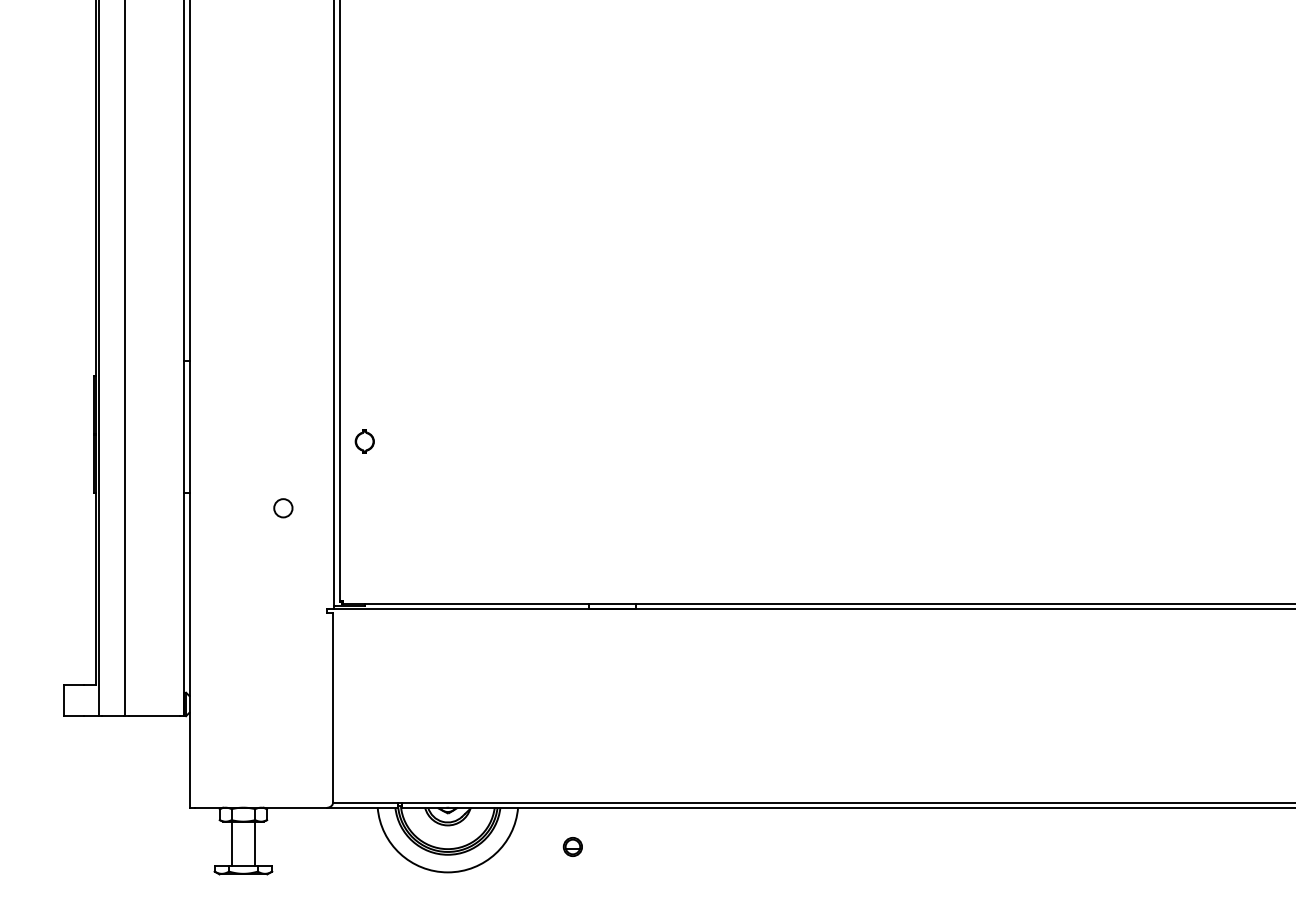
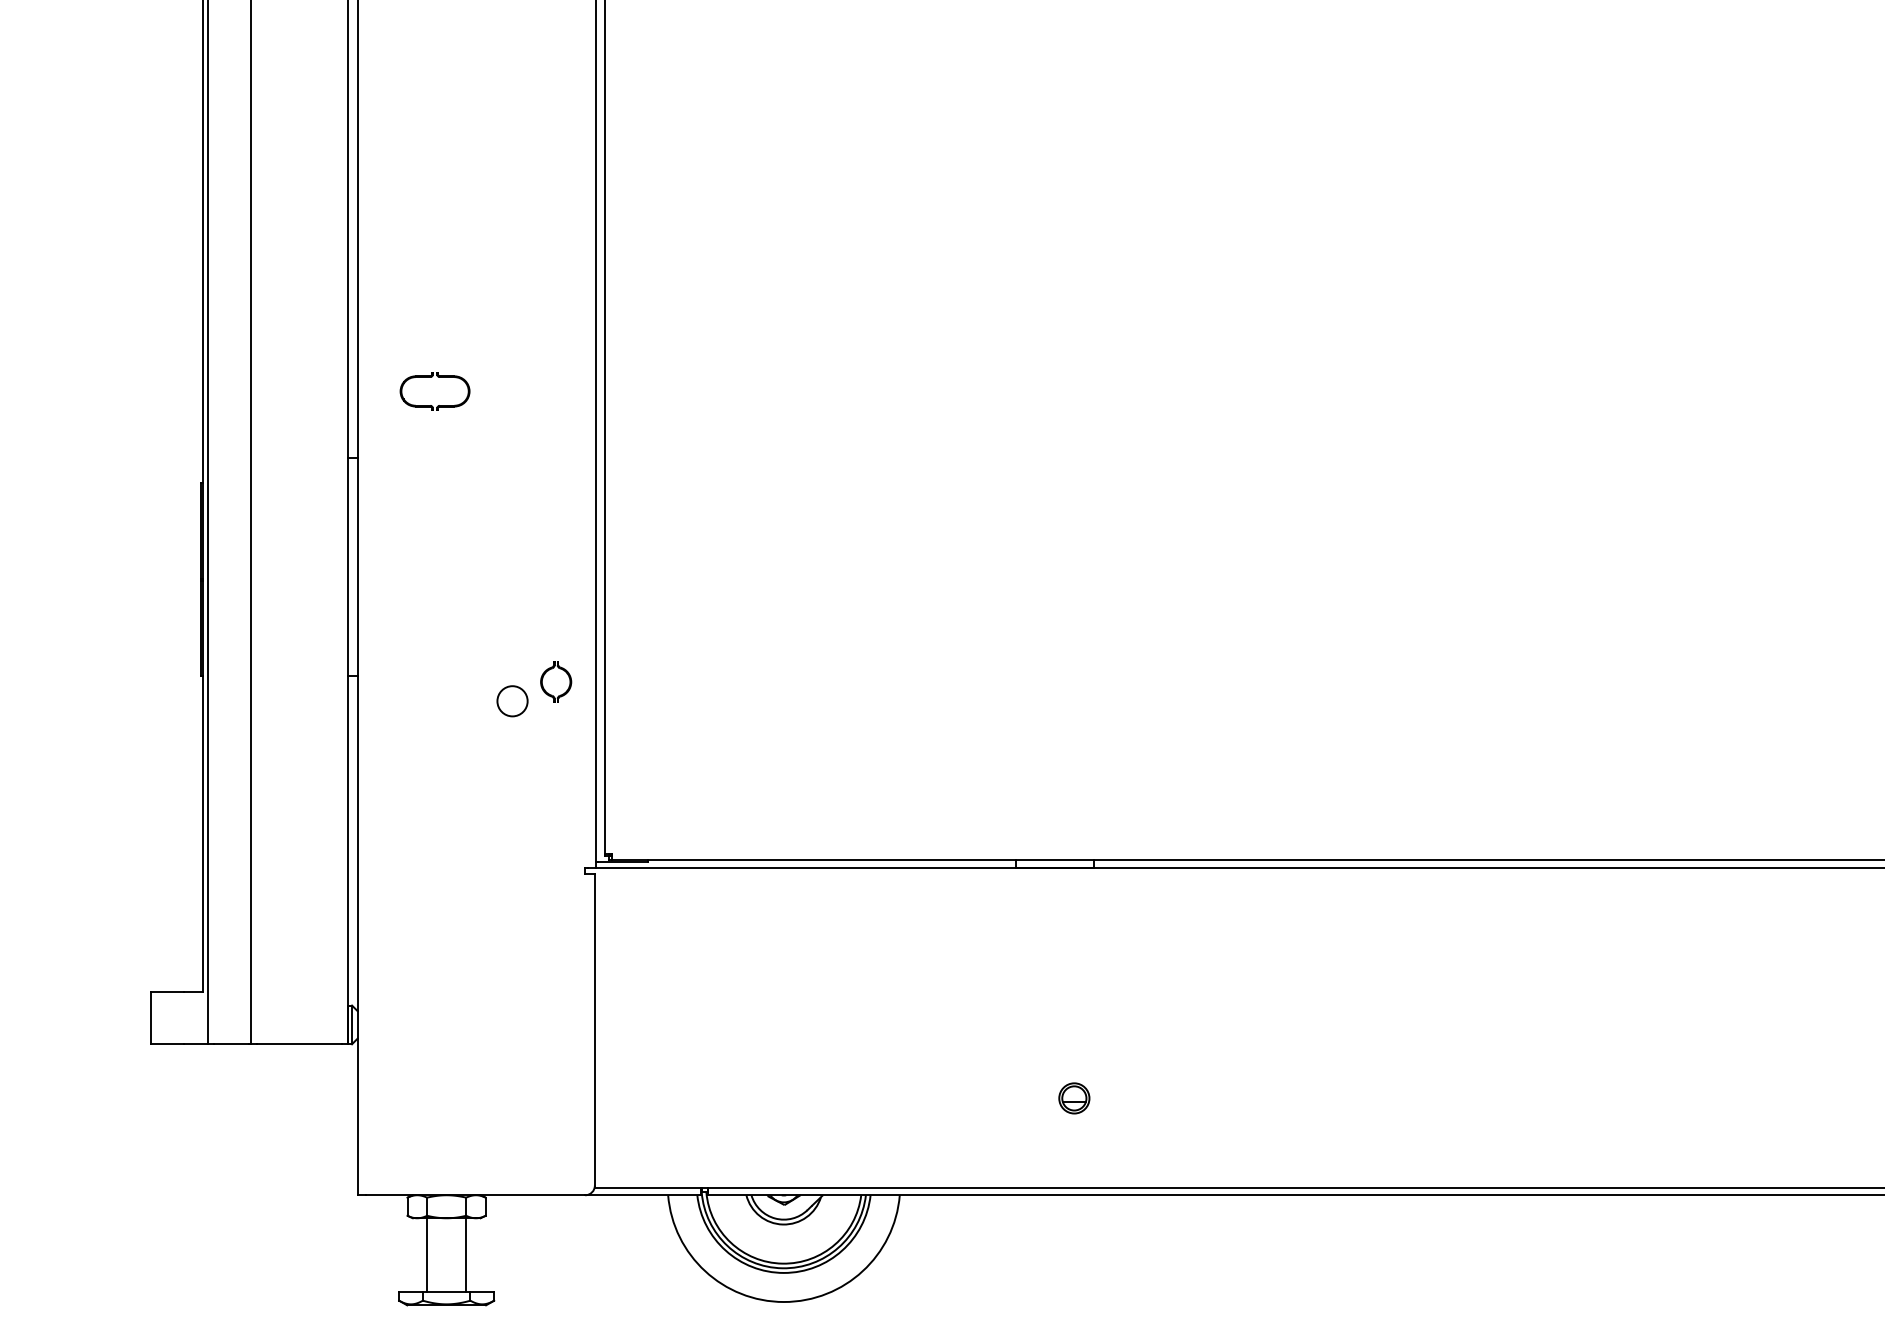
part: (234, 312) -> (431, 378), added
part: (364, 441) -> (555, 681), moved
part: (572, 846) -> (1073, 1097), moved

